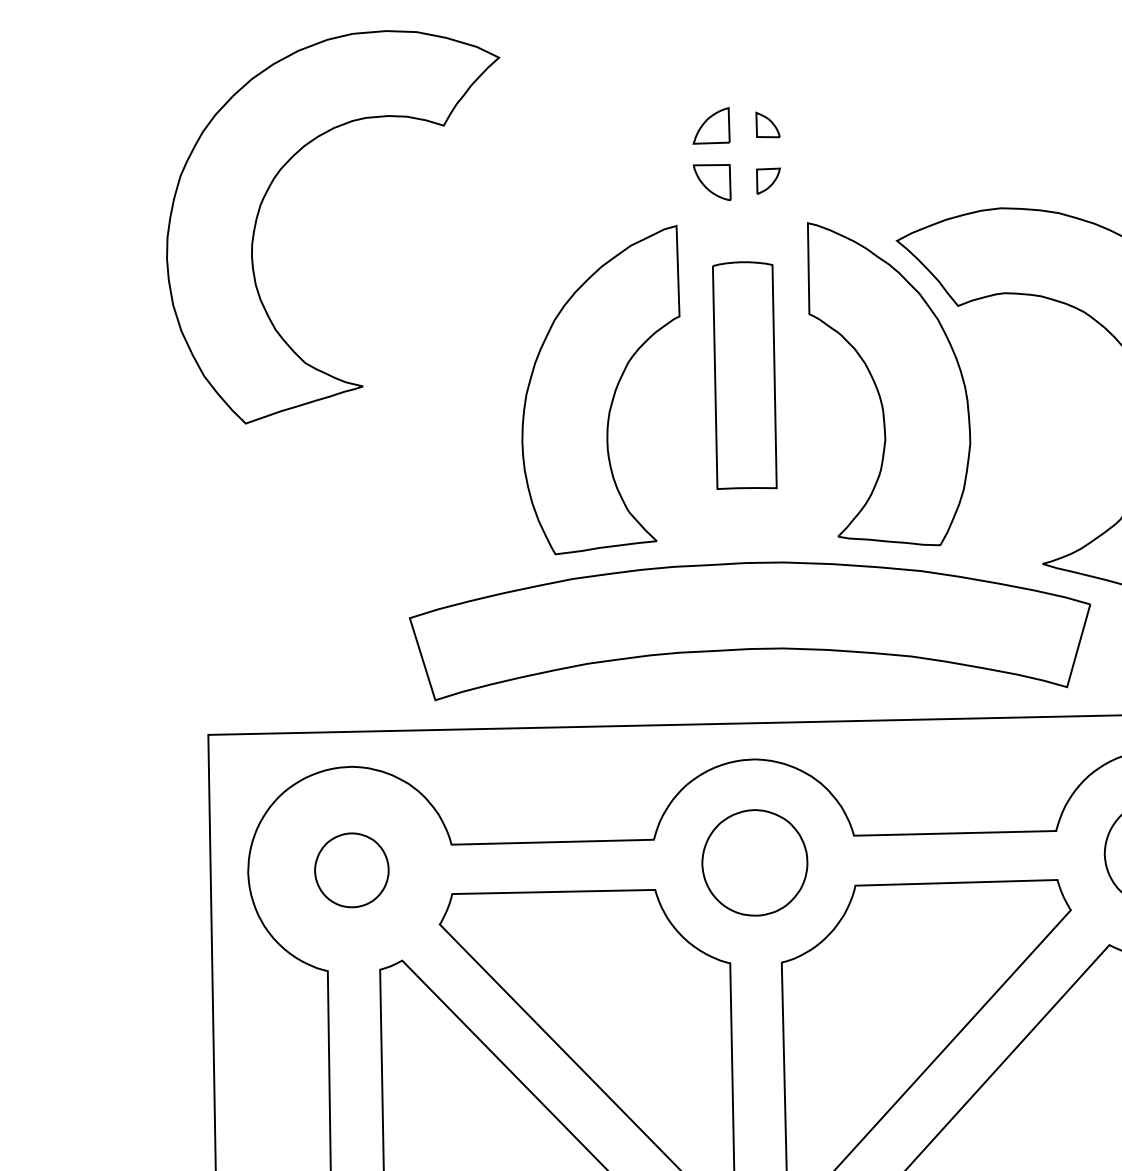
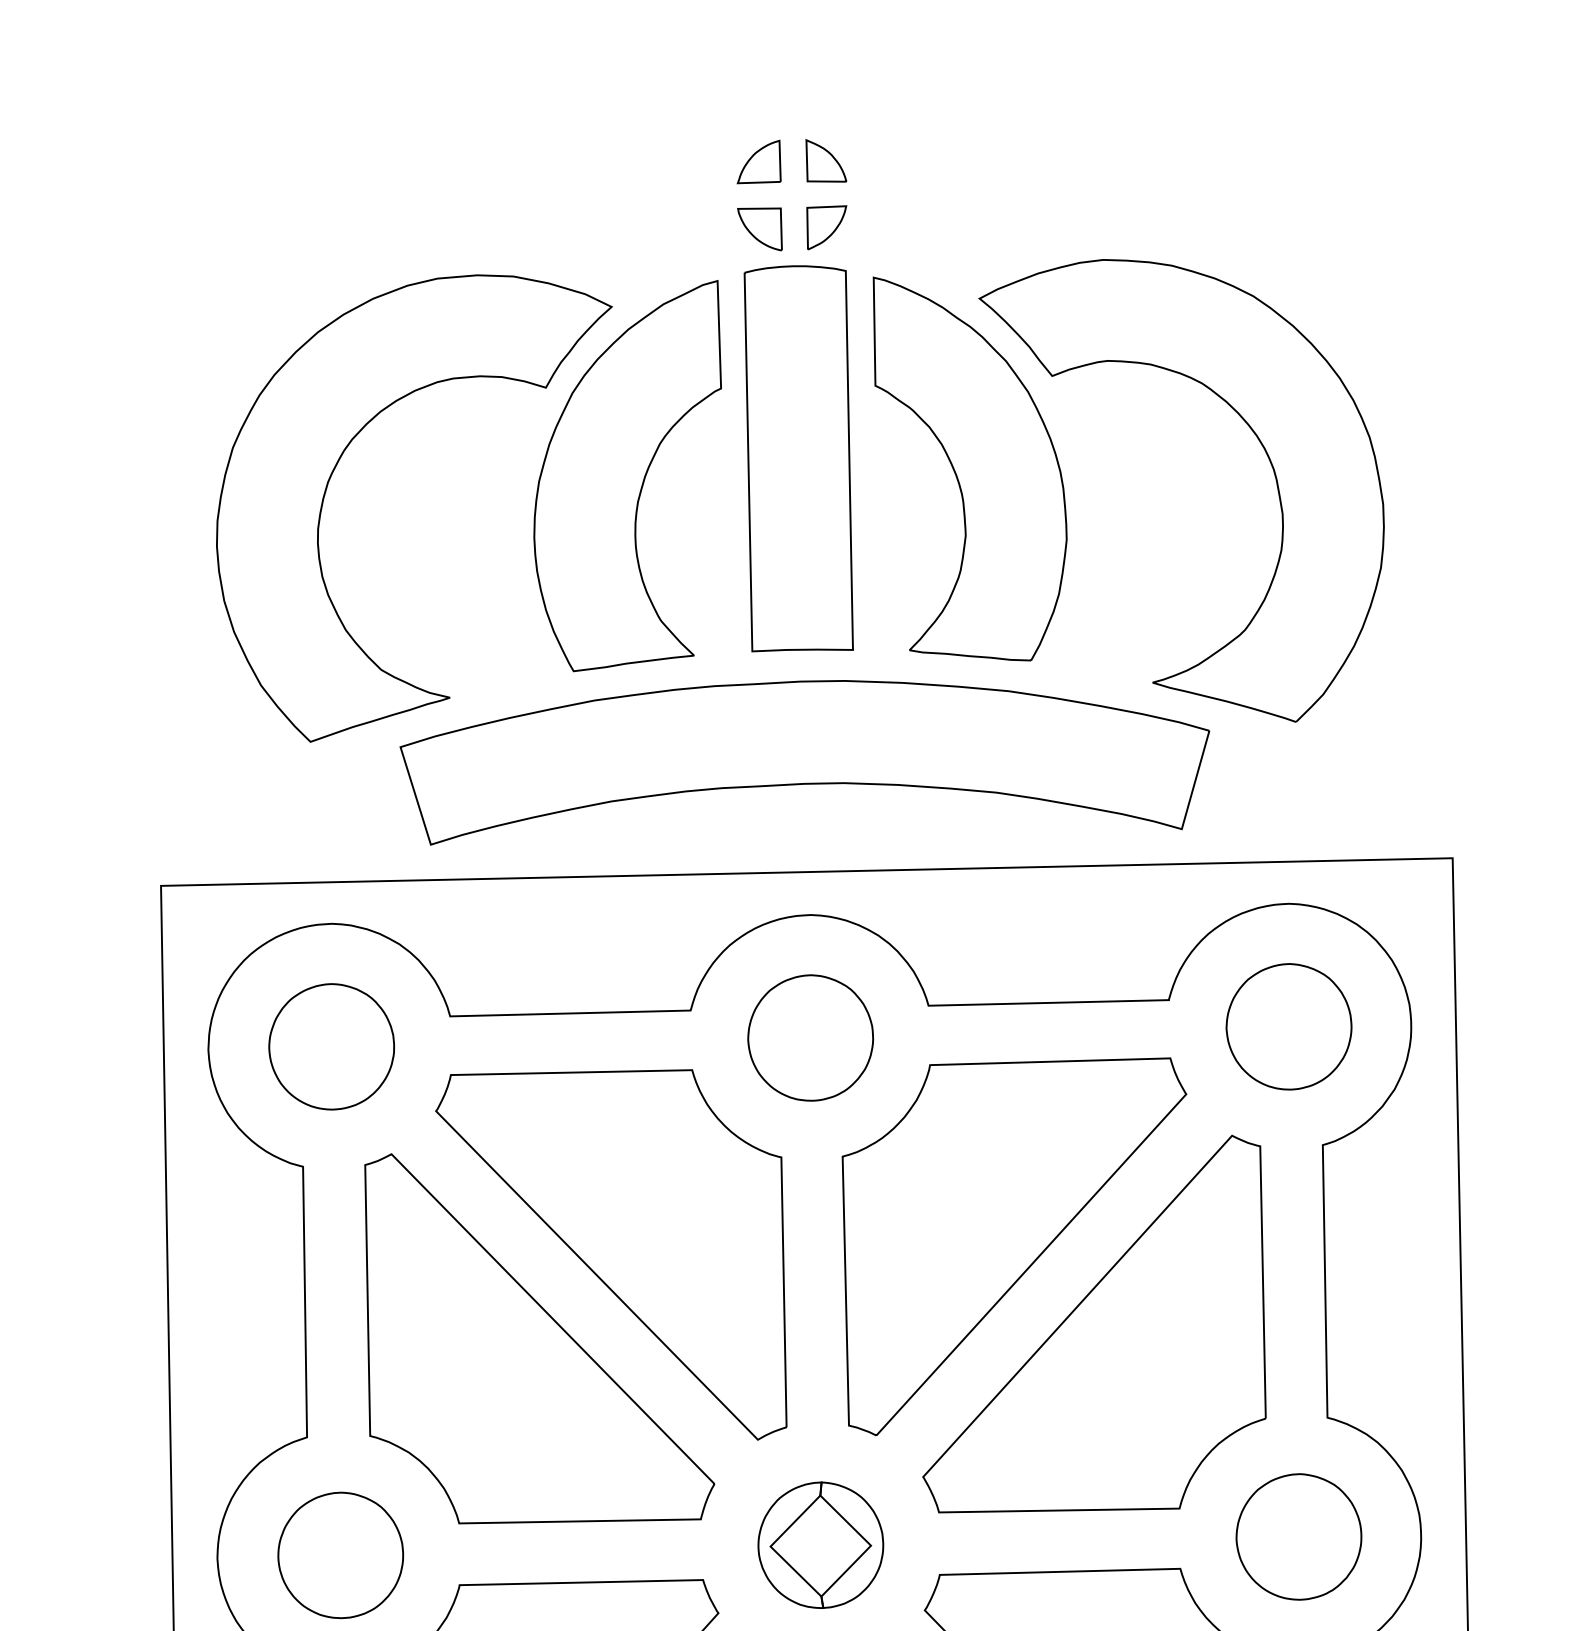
part: (768, 124) -> (826, 160), size x1.43
part: (768, 180) -> (826, 227), size x1.43
part: (268, 191) -> (337, 465), moved
part: (744, 375) -> (798, 458), size x1.43
part: (351, 870) -> (331, 1046), size x1.43

